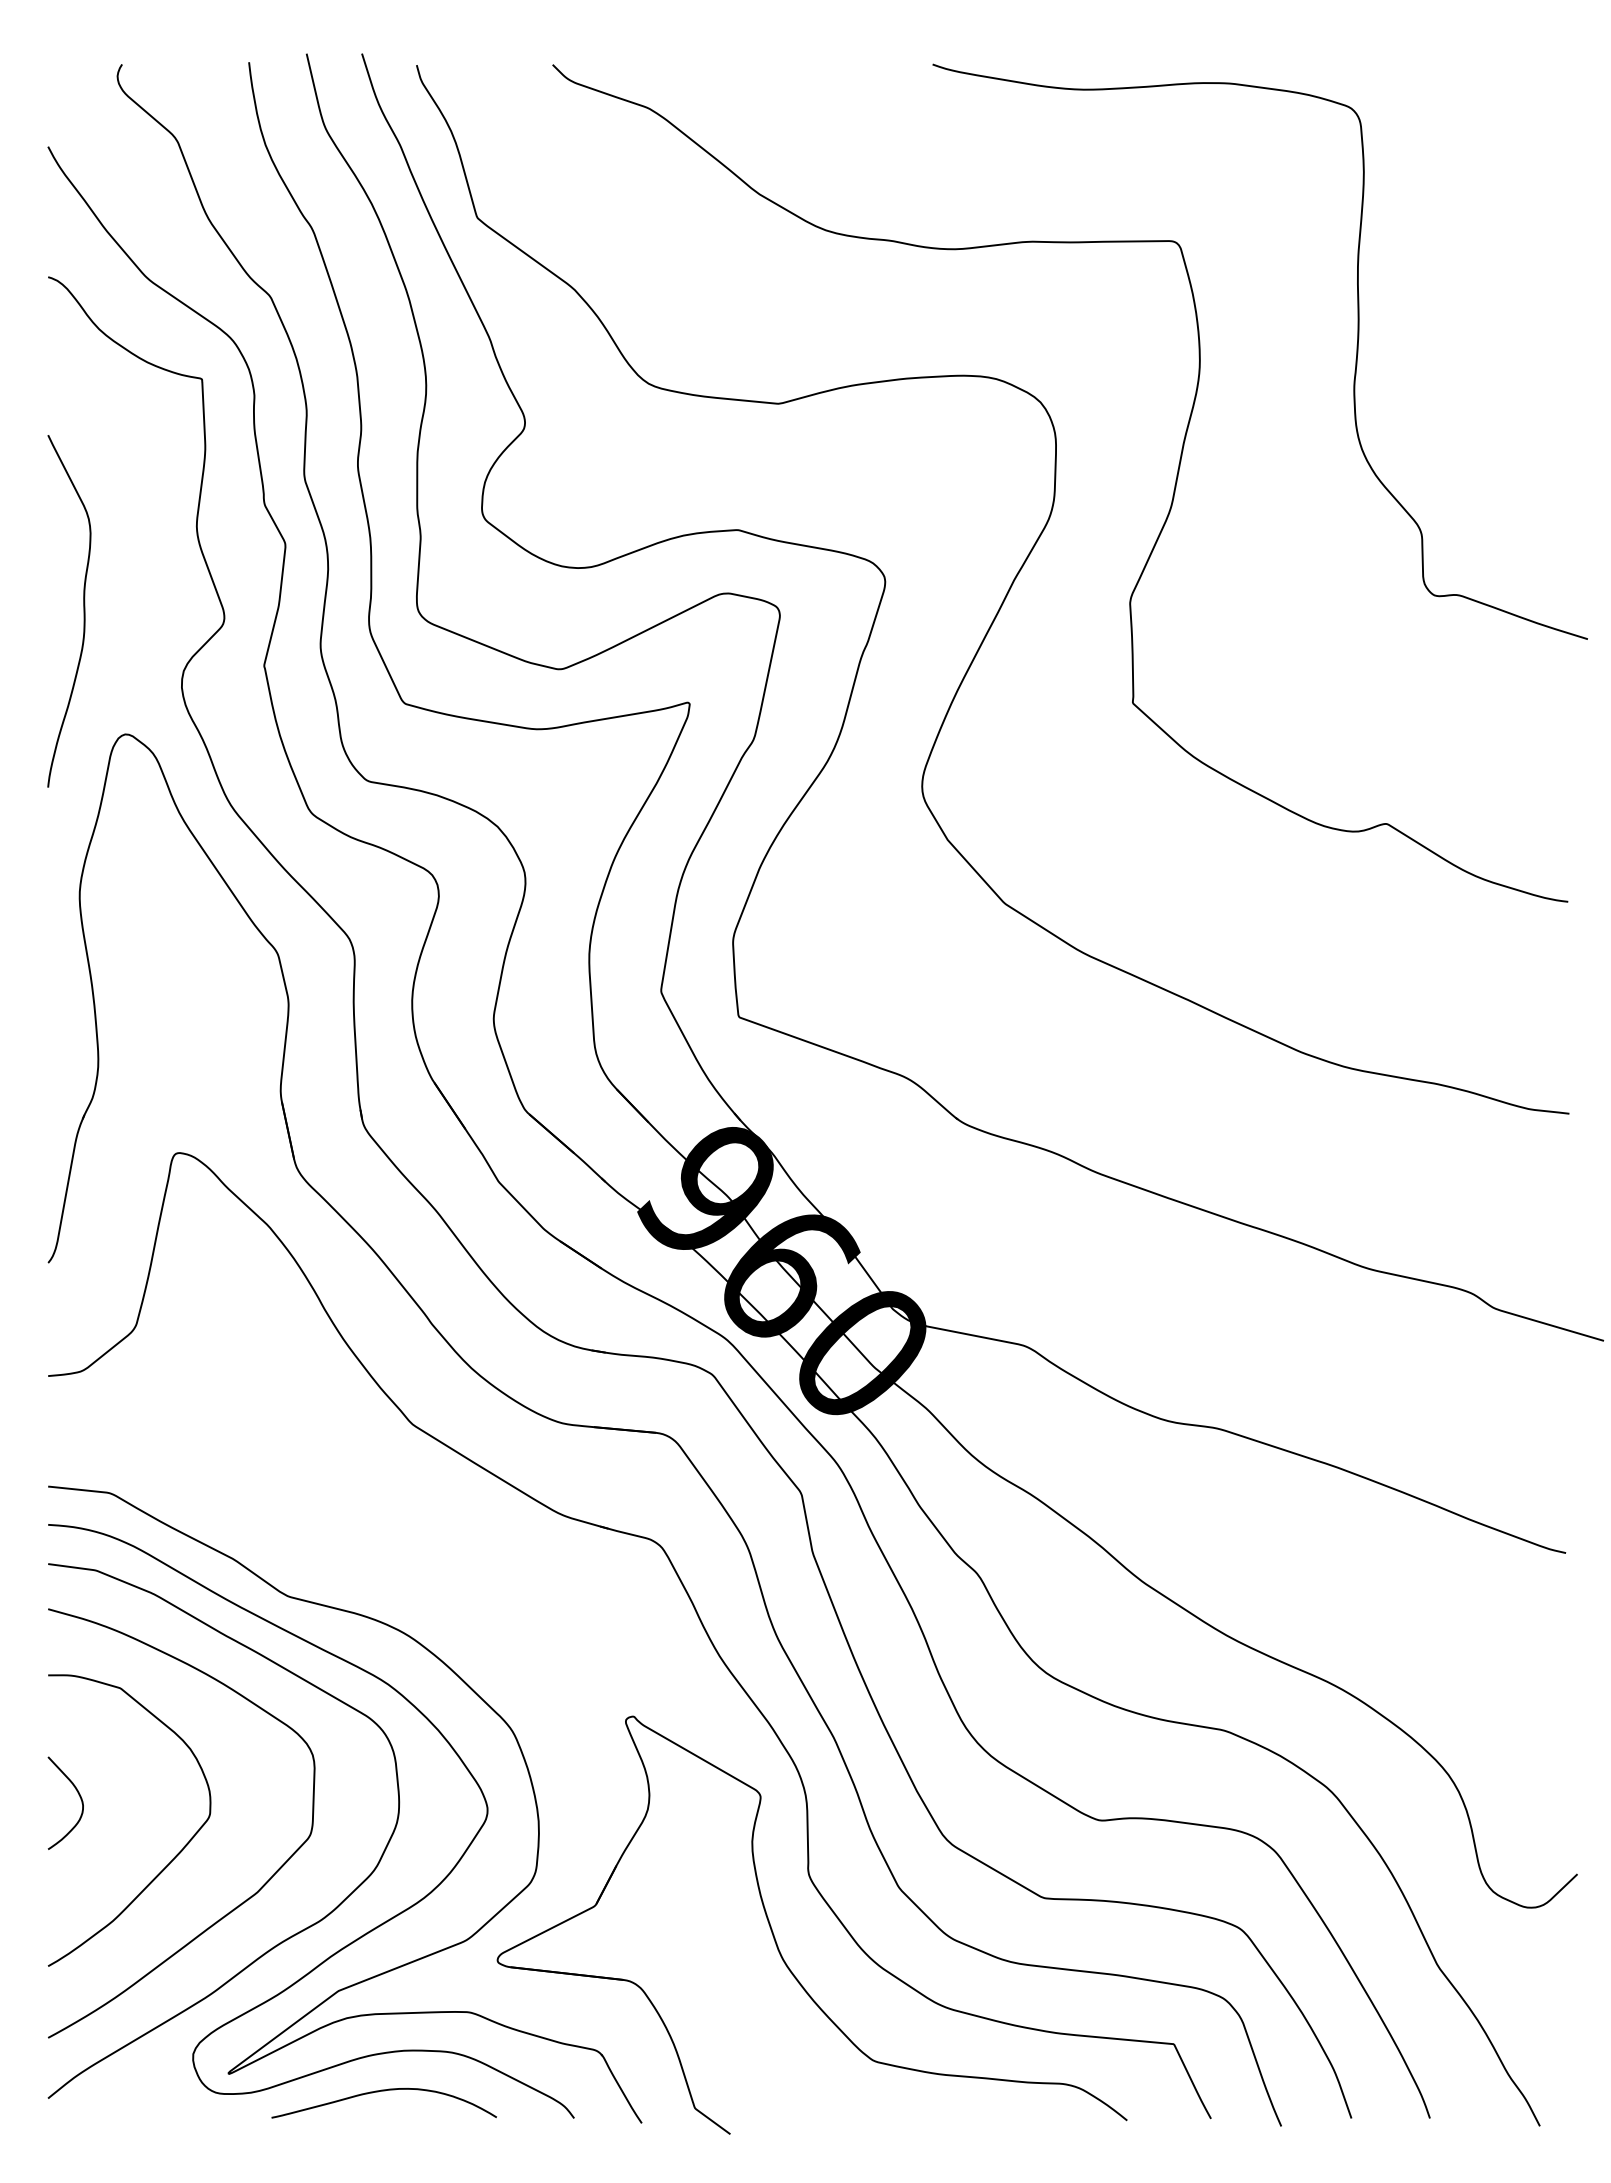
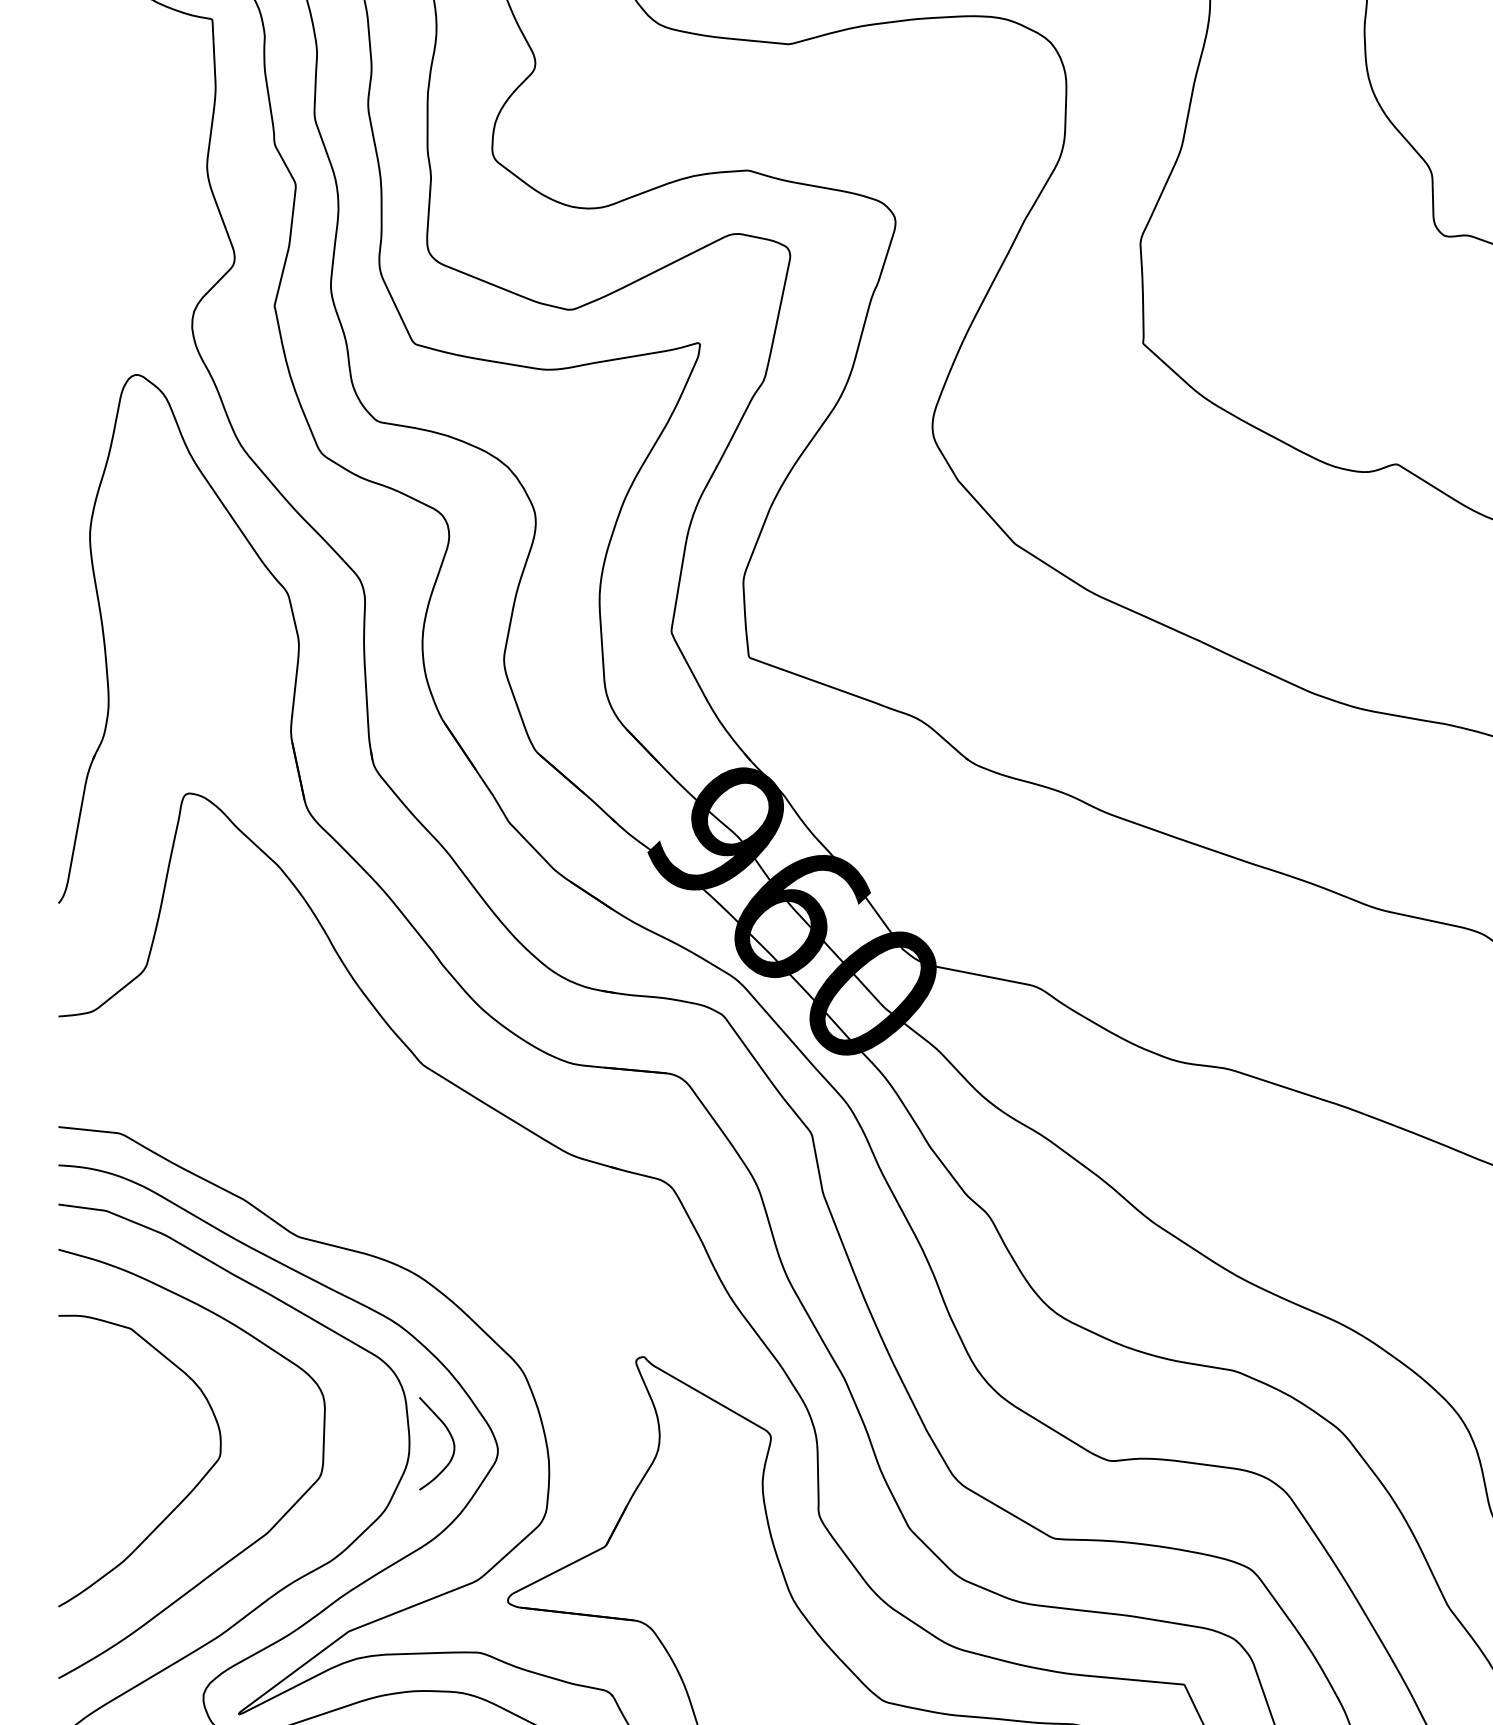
curve: (83, 611) -> (93, 251), removed
curve: (78, 1795) -> (449, 1435), moved

